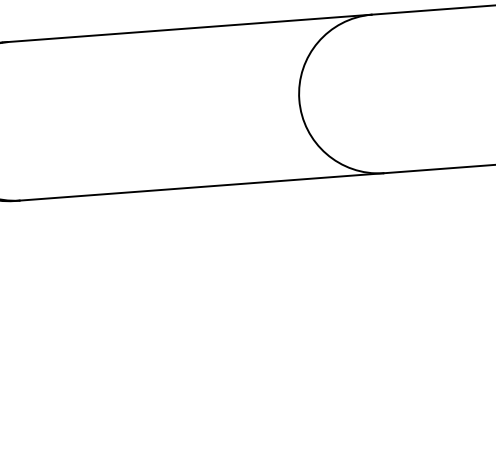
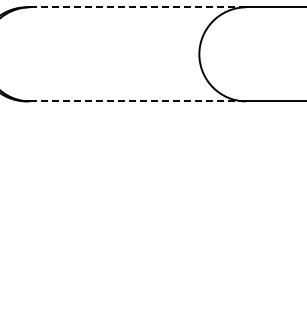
line: (189, 28) -> (137, 7), solid -> dashed
line: (201, 187) -> (137, 101), solid -> dashed

